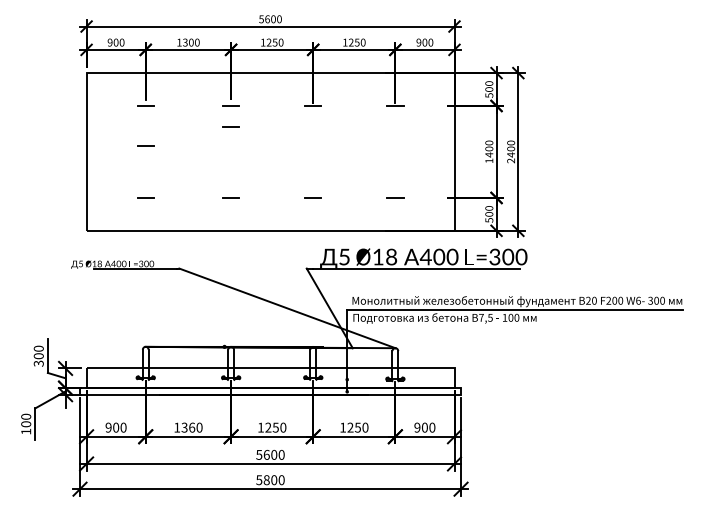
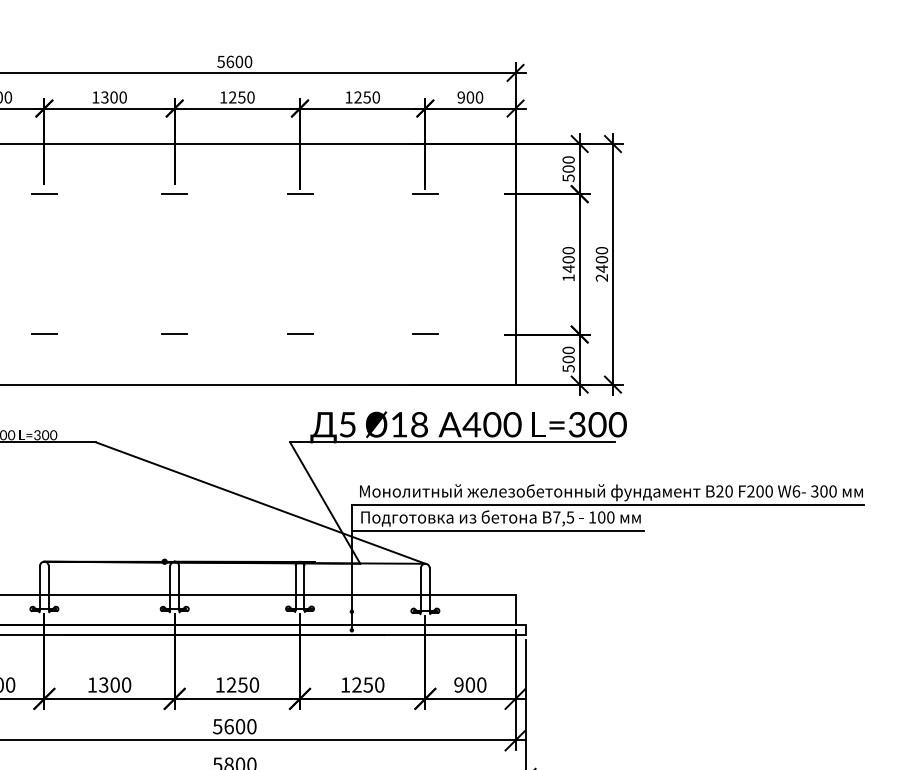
line: (230, 126) -> (173, 225), removed
line: (145, 145) -> (44, 254), removed
line: (442, 326) -> (497, 530), added
text: (192, 427) -> (115, 684), 1360 -> 1300

